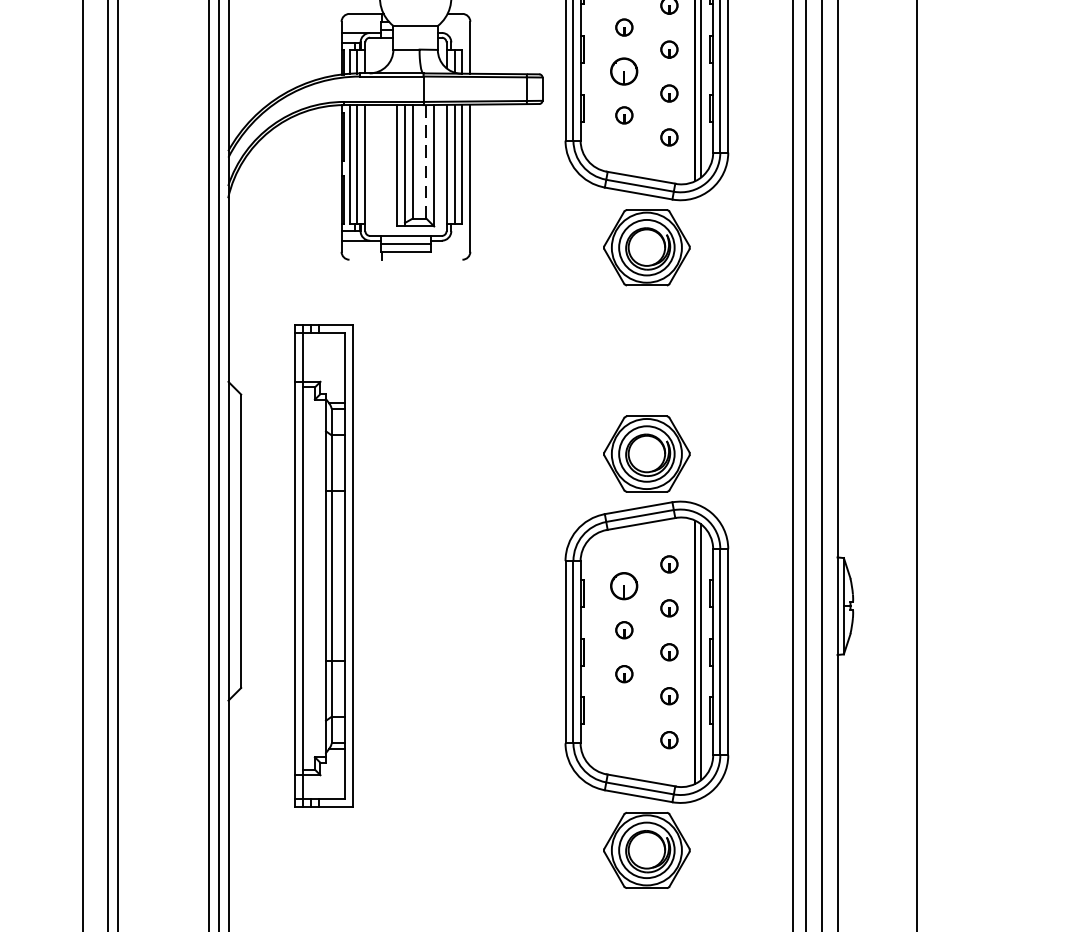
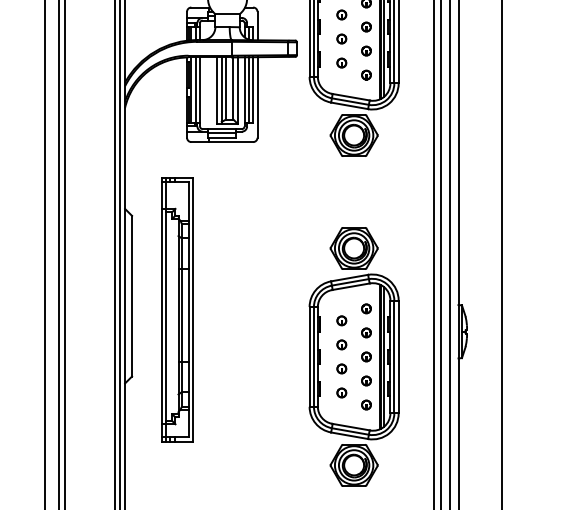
part: (623, 70) -> (341, 38), size x0.62
line: (426, 159) -> (233, 87), dashed -> solid
line: (406, 260) -> (222, 142), added
part: (623, 585) -> (341, 320), size x0.62
part: (623, 717) -> (341, 392), added

